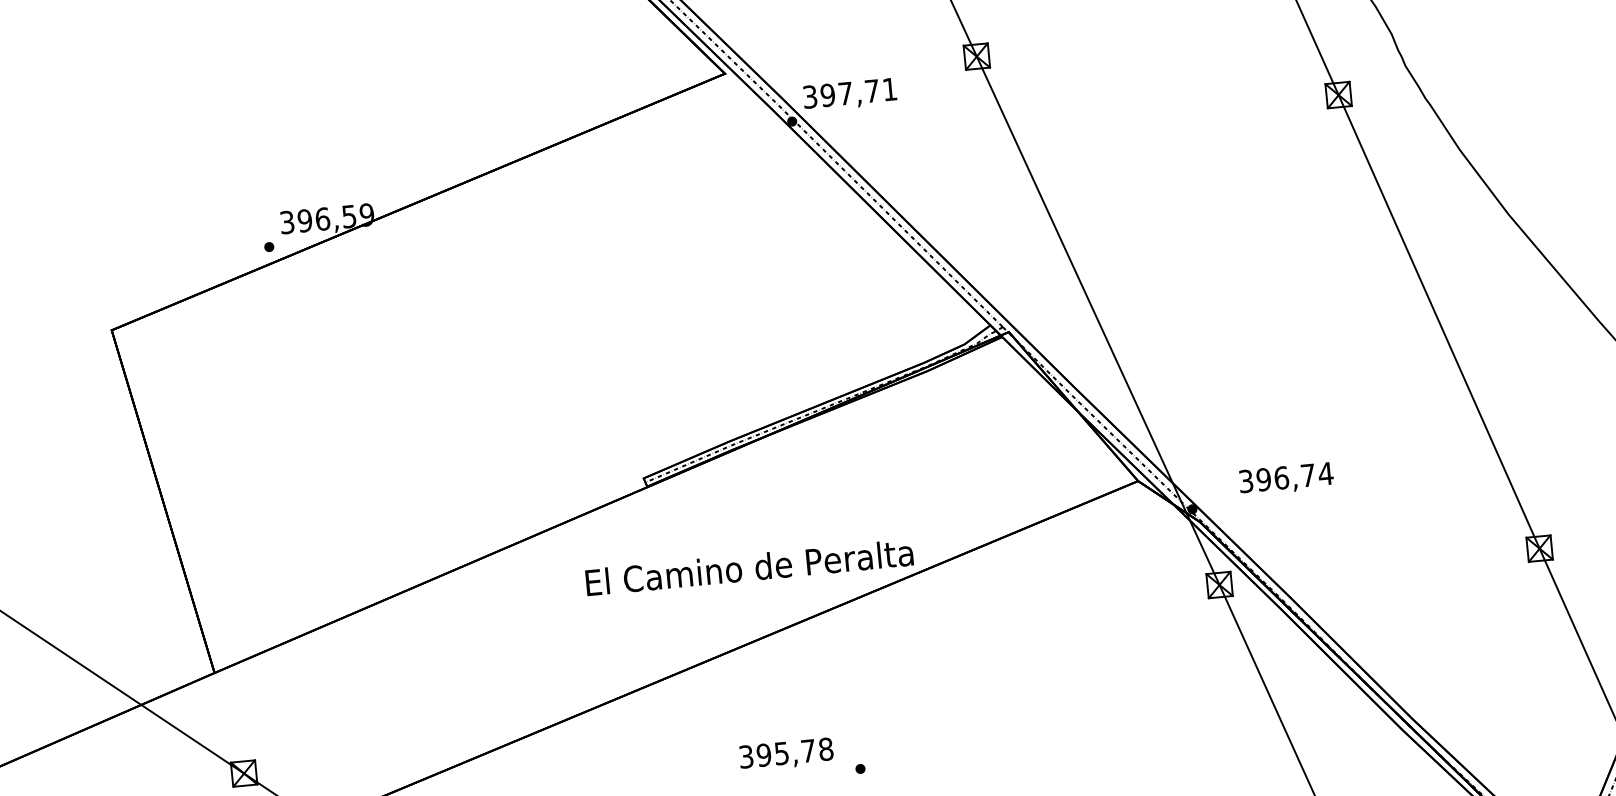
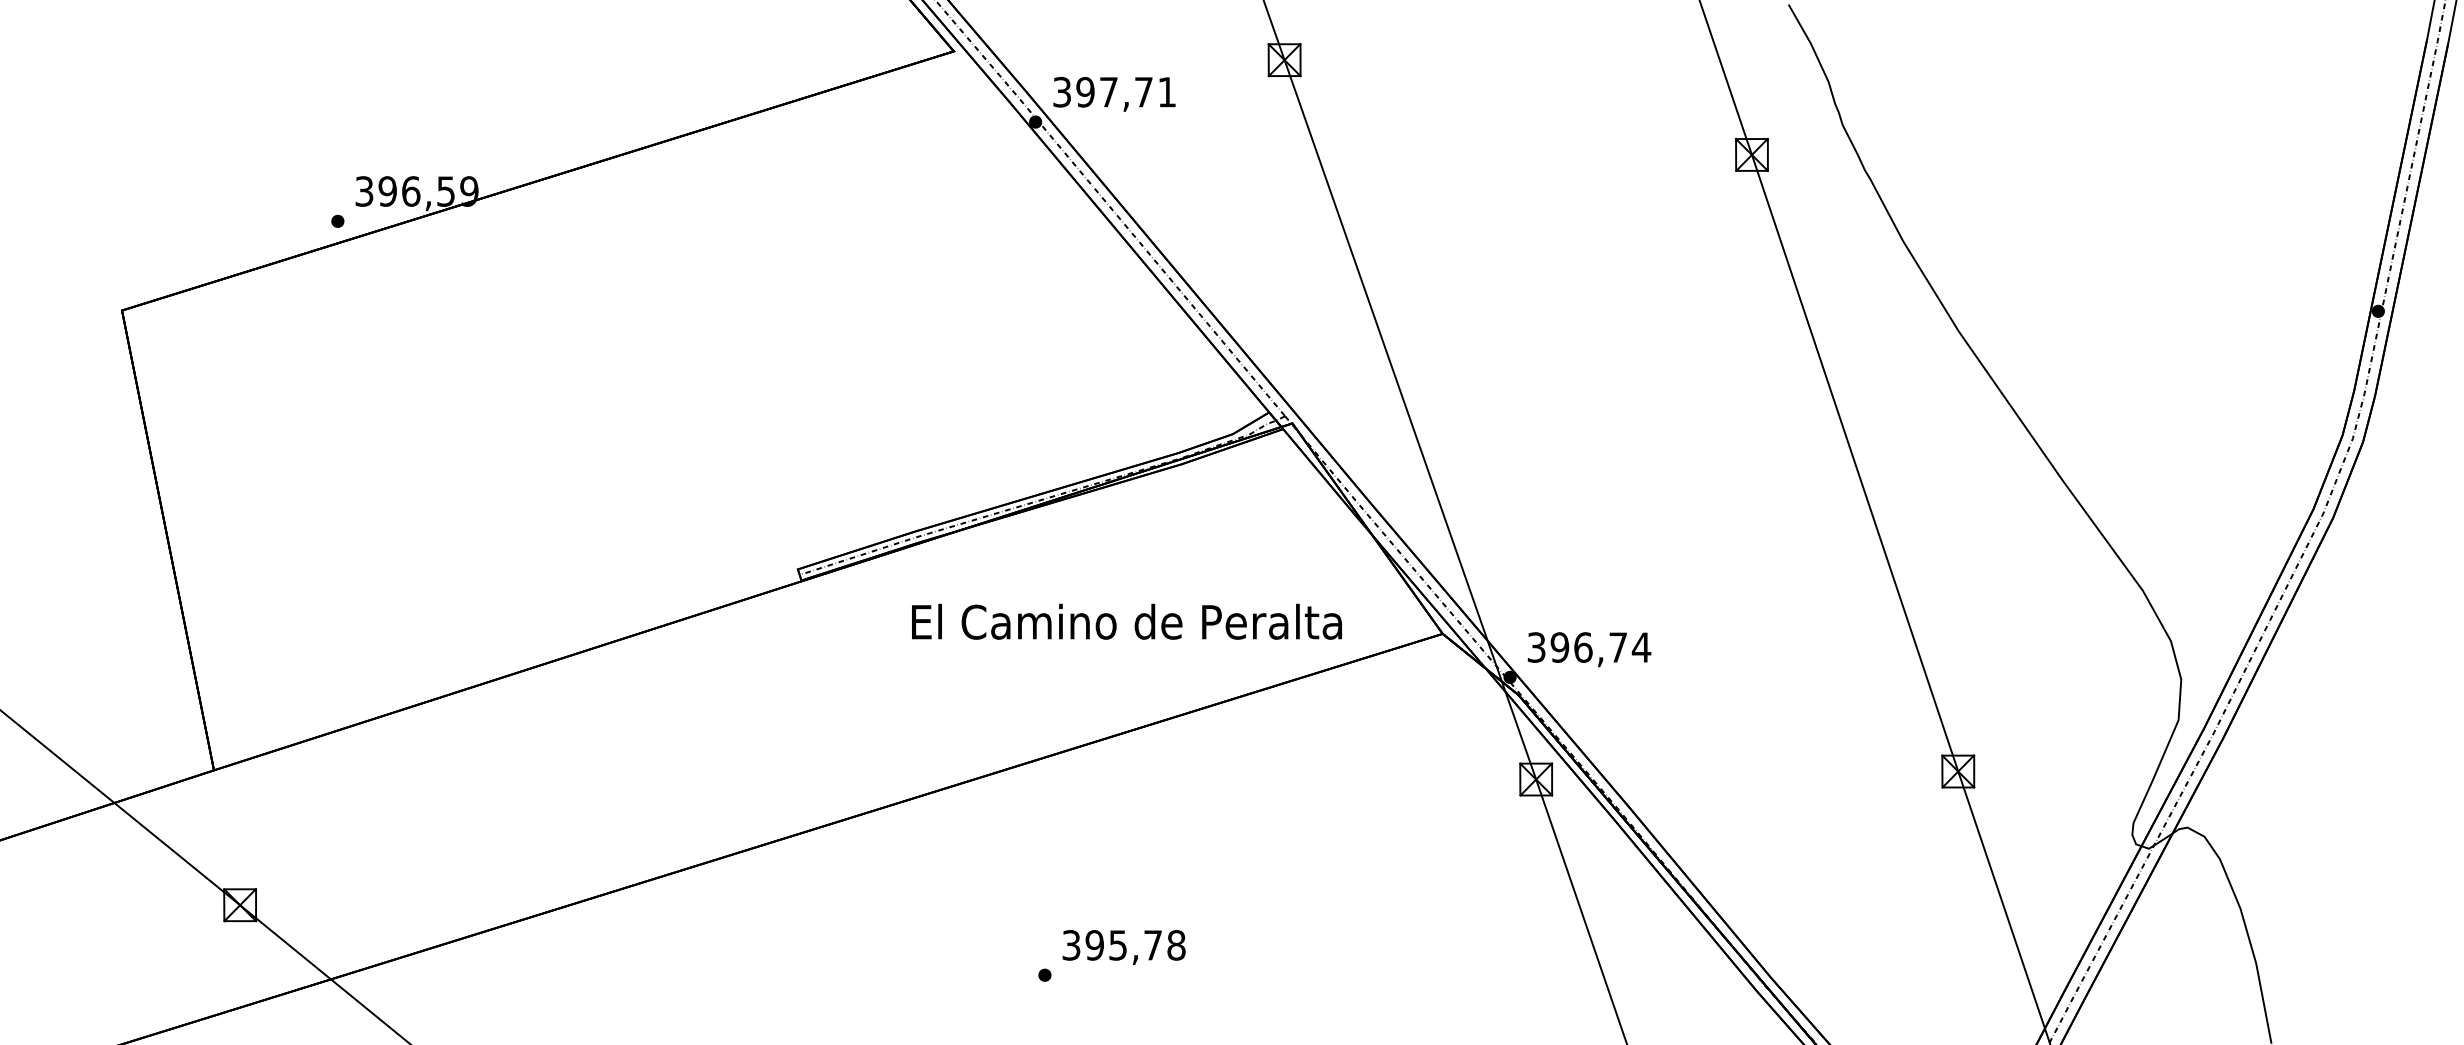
text: (1286, 479) -> (1589, 649), moved
text: (749, 567) -> (1126, 621), moved
text: (786, 754) -> (1123, 947), moved

